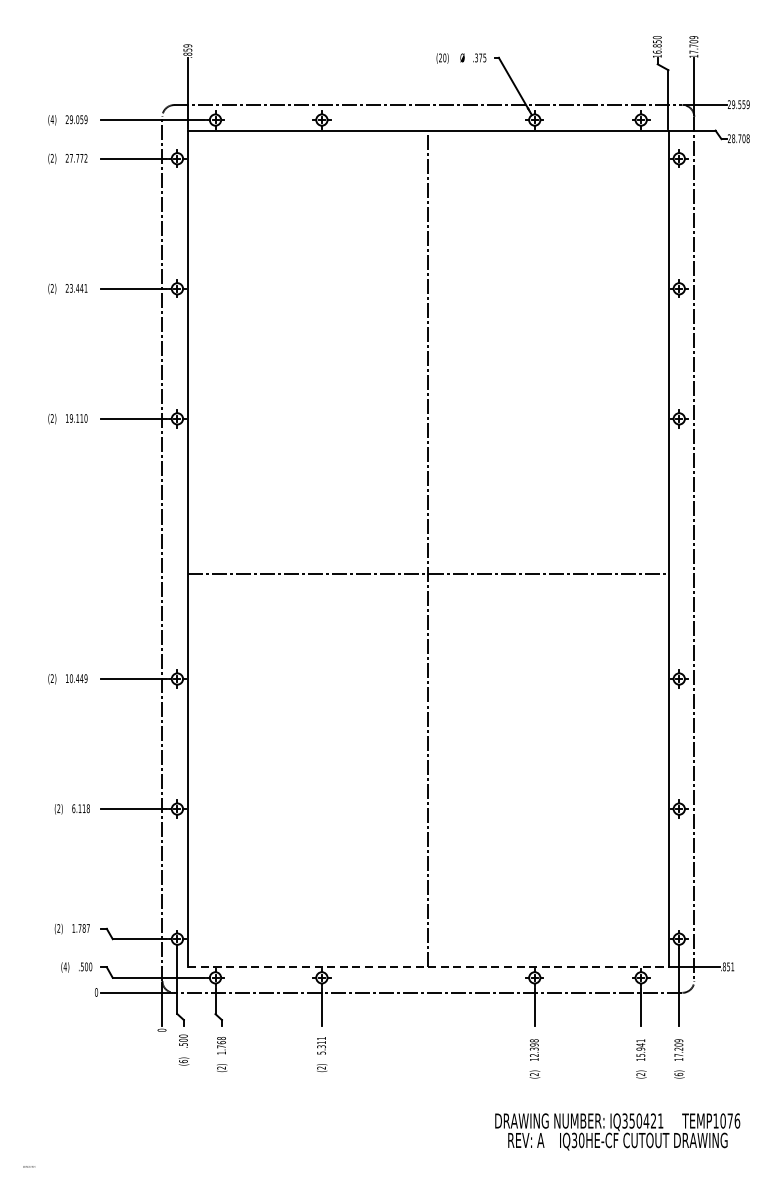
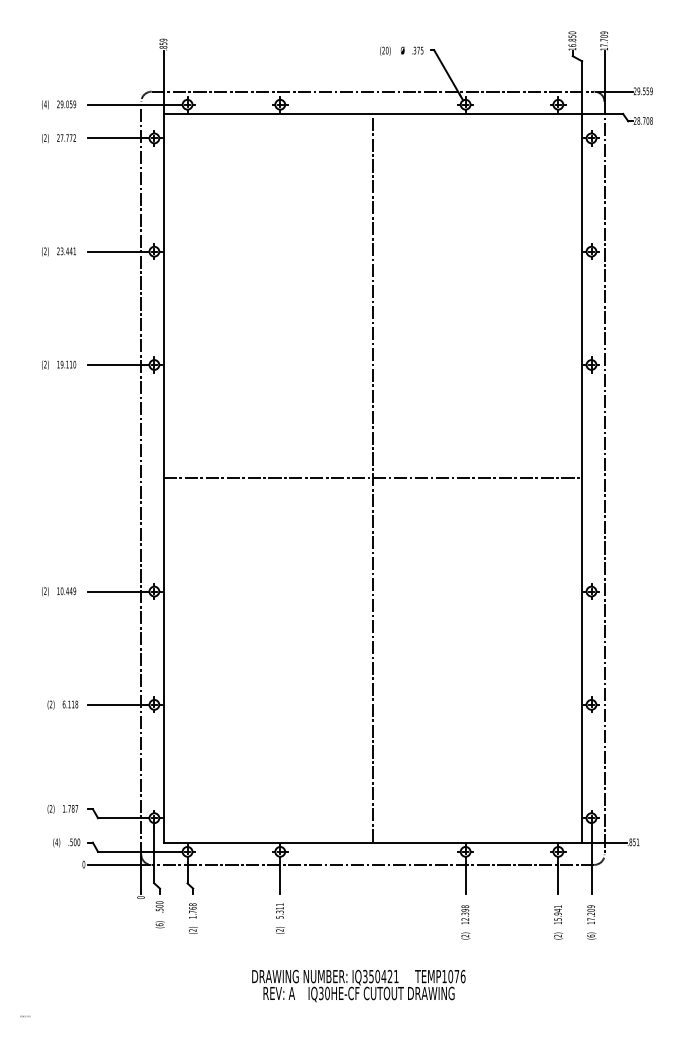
line: (427, 574) -> (372, 478), moved
line: (428, 967) -> (373, 842), dashed -> solid
text: (617, 1131) -> (358, 985), moved

